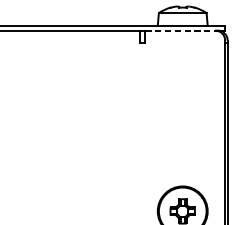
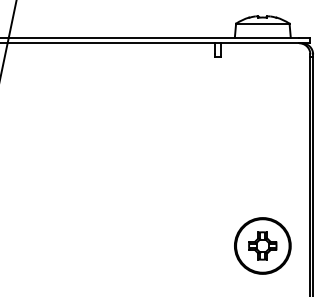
line: (180, 30) -> (260, 43), dashed -> solid

